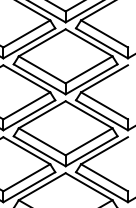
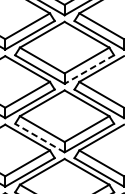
line: (91, 79) -> (89, 69), solid -> dashed
line: (39, 151) -> (39, 138), solid -> dashed

